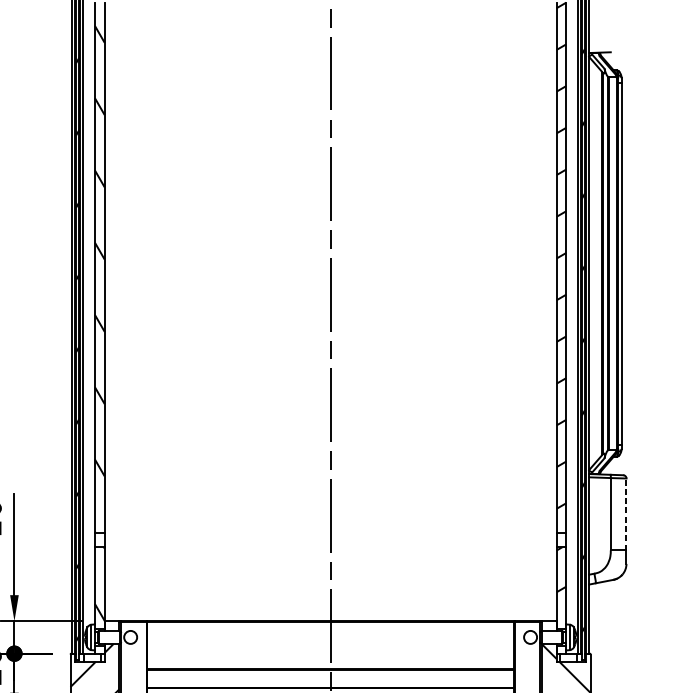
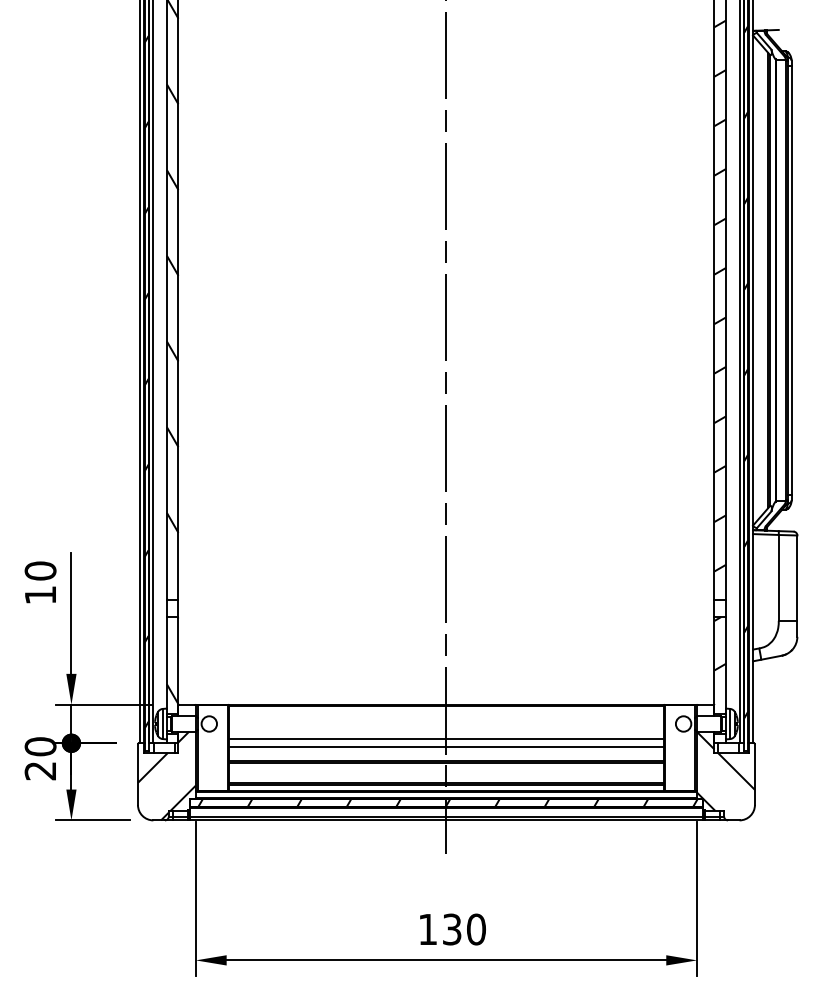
line: (626, 514) -> (797, 578), dashed -> solid
line: (330, 650) -> (446, 739), added
line: (330, 657) -> (446, 747), added

